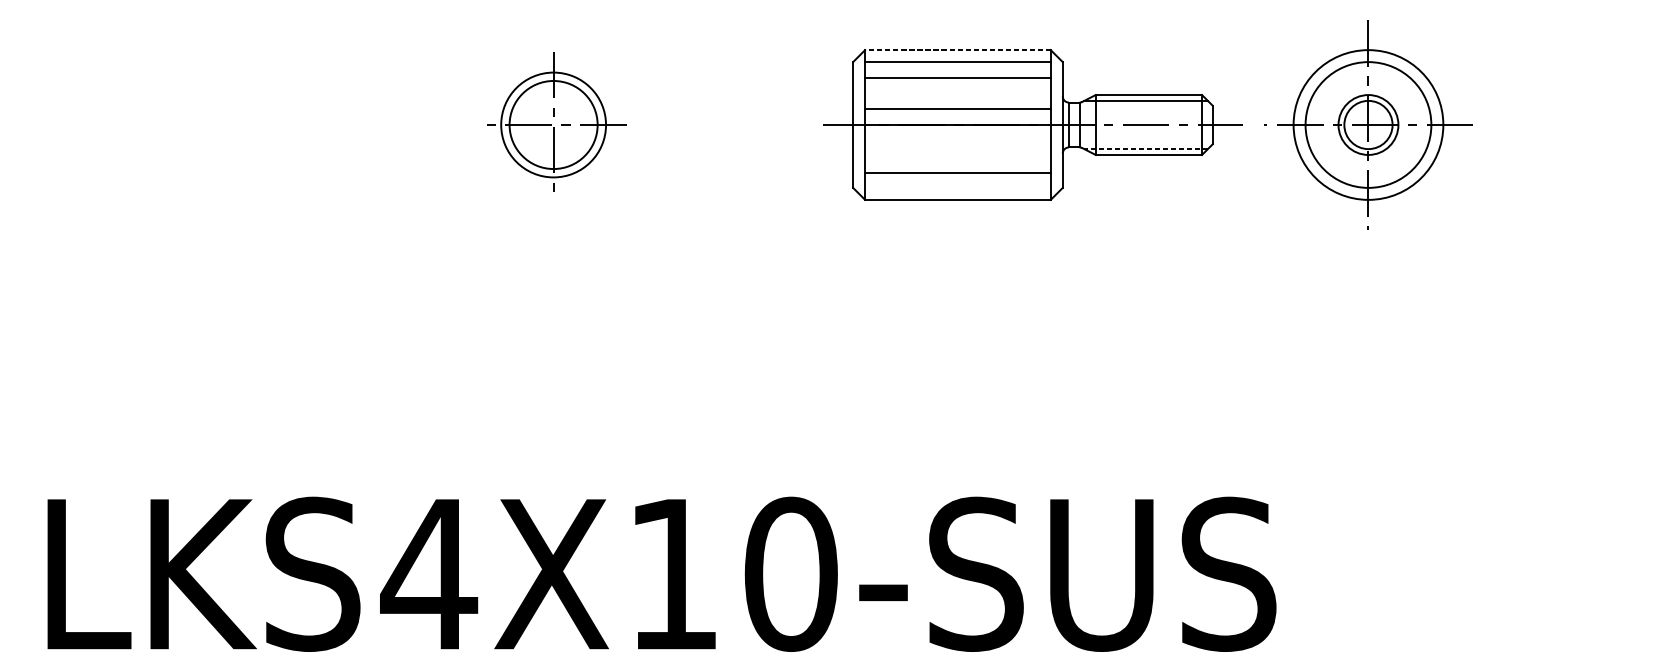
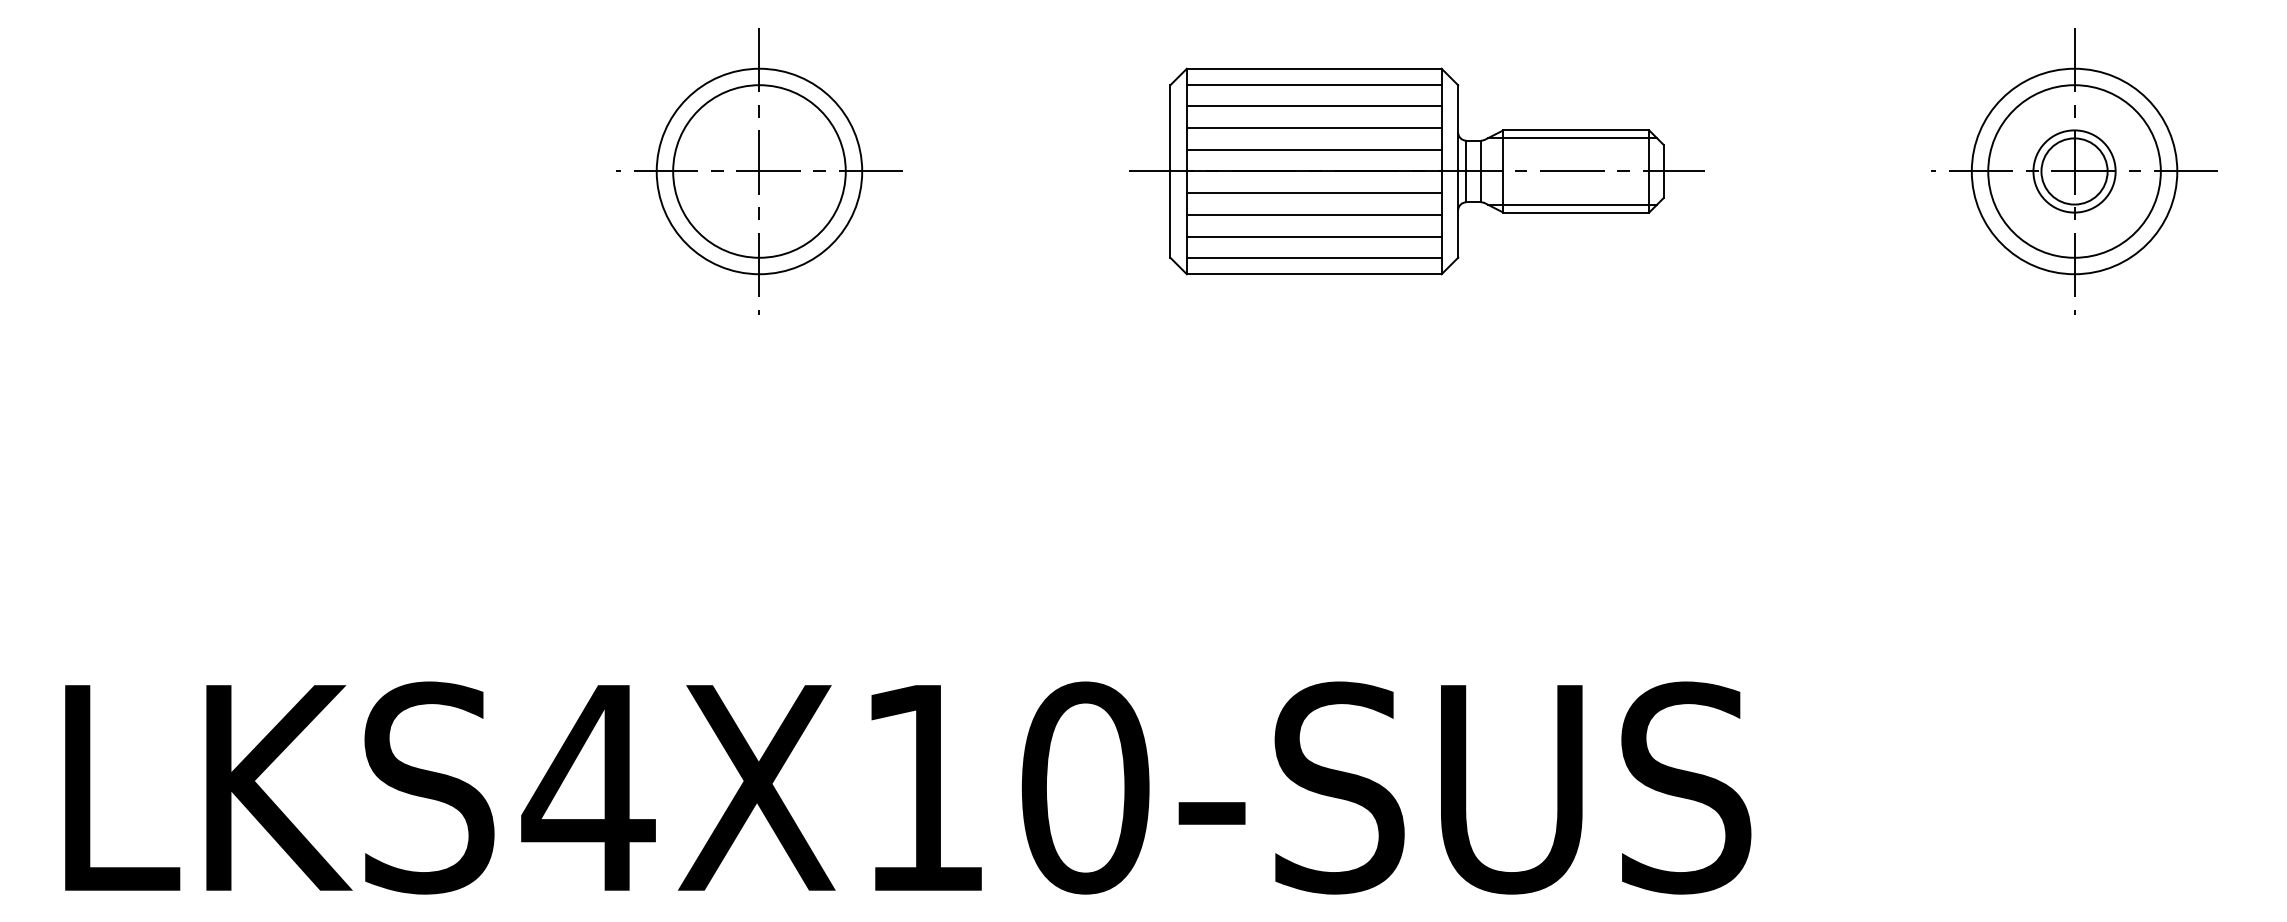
line: (957, 49) -> (1313, 68), dashed -> solid
line: (957, 92) -> (1313, 127), added
part: (553, 125) -> (759, 171), size x1.43
part: (1368, 125) -> (2074, 171), moved
line: (957, 141) -> (1313, 193), added
line: (1146, 149) -> (1572, 204), dashed -> solid
line: (957, 157) -> (1313, 215), added
line: (957, 188) -> (1313, 258), added

